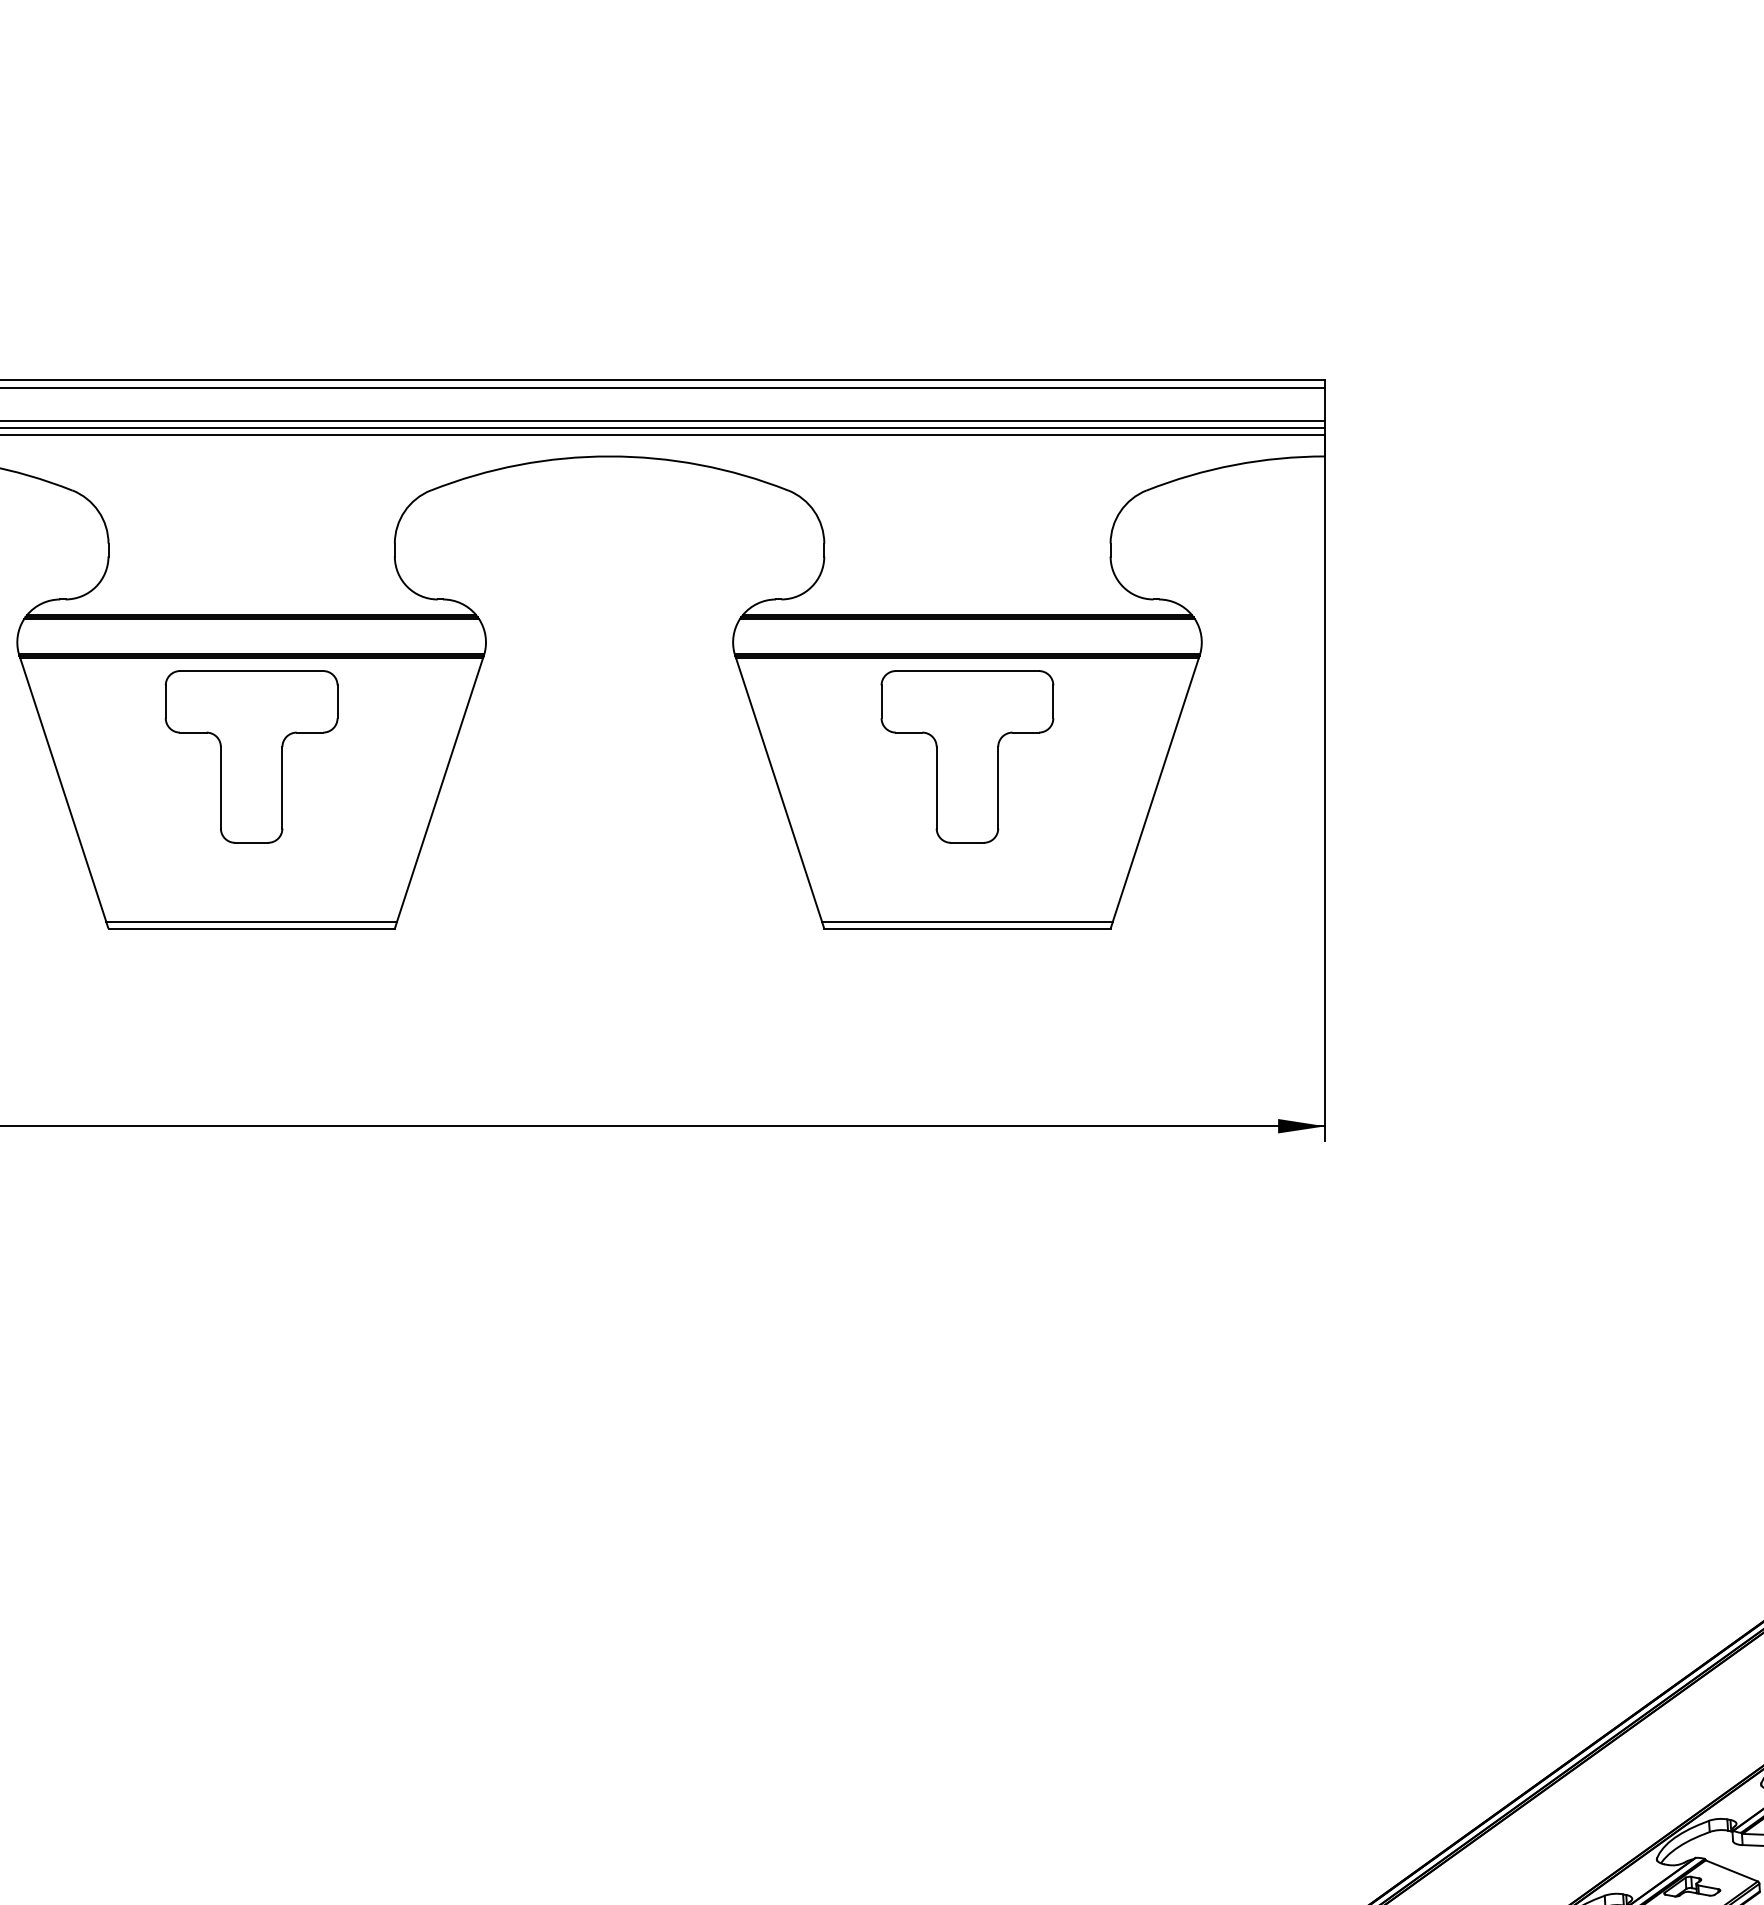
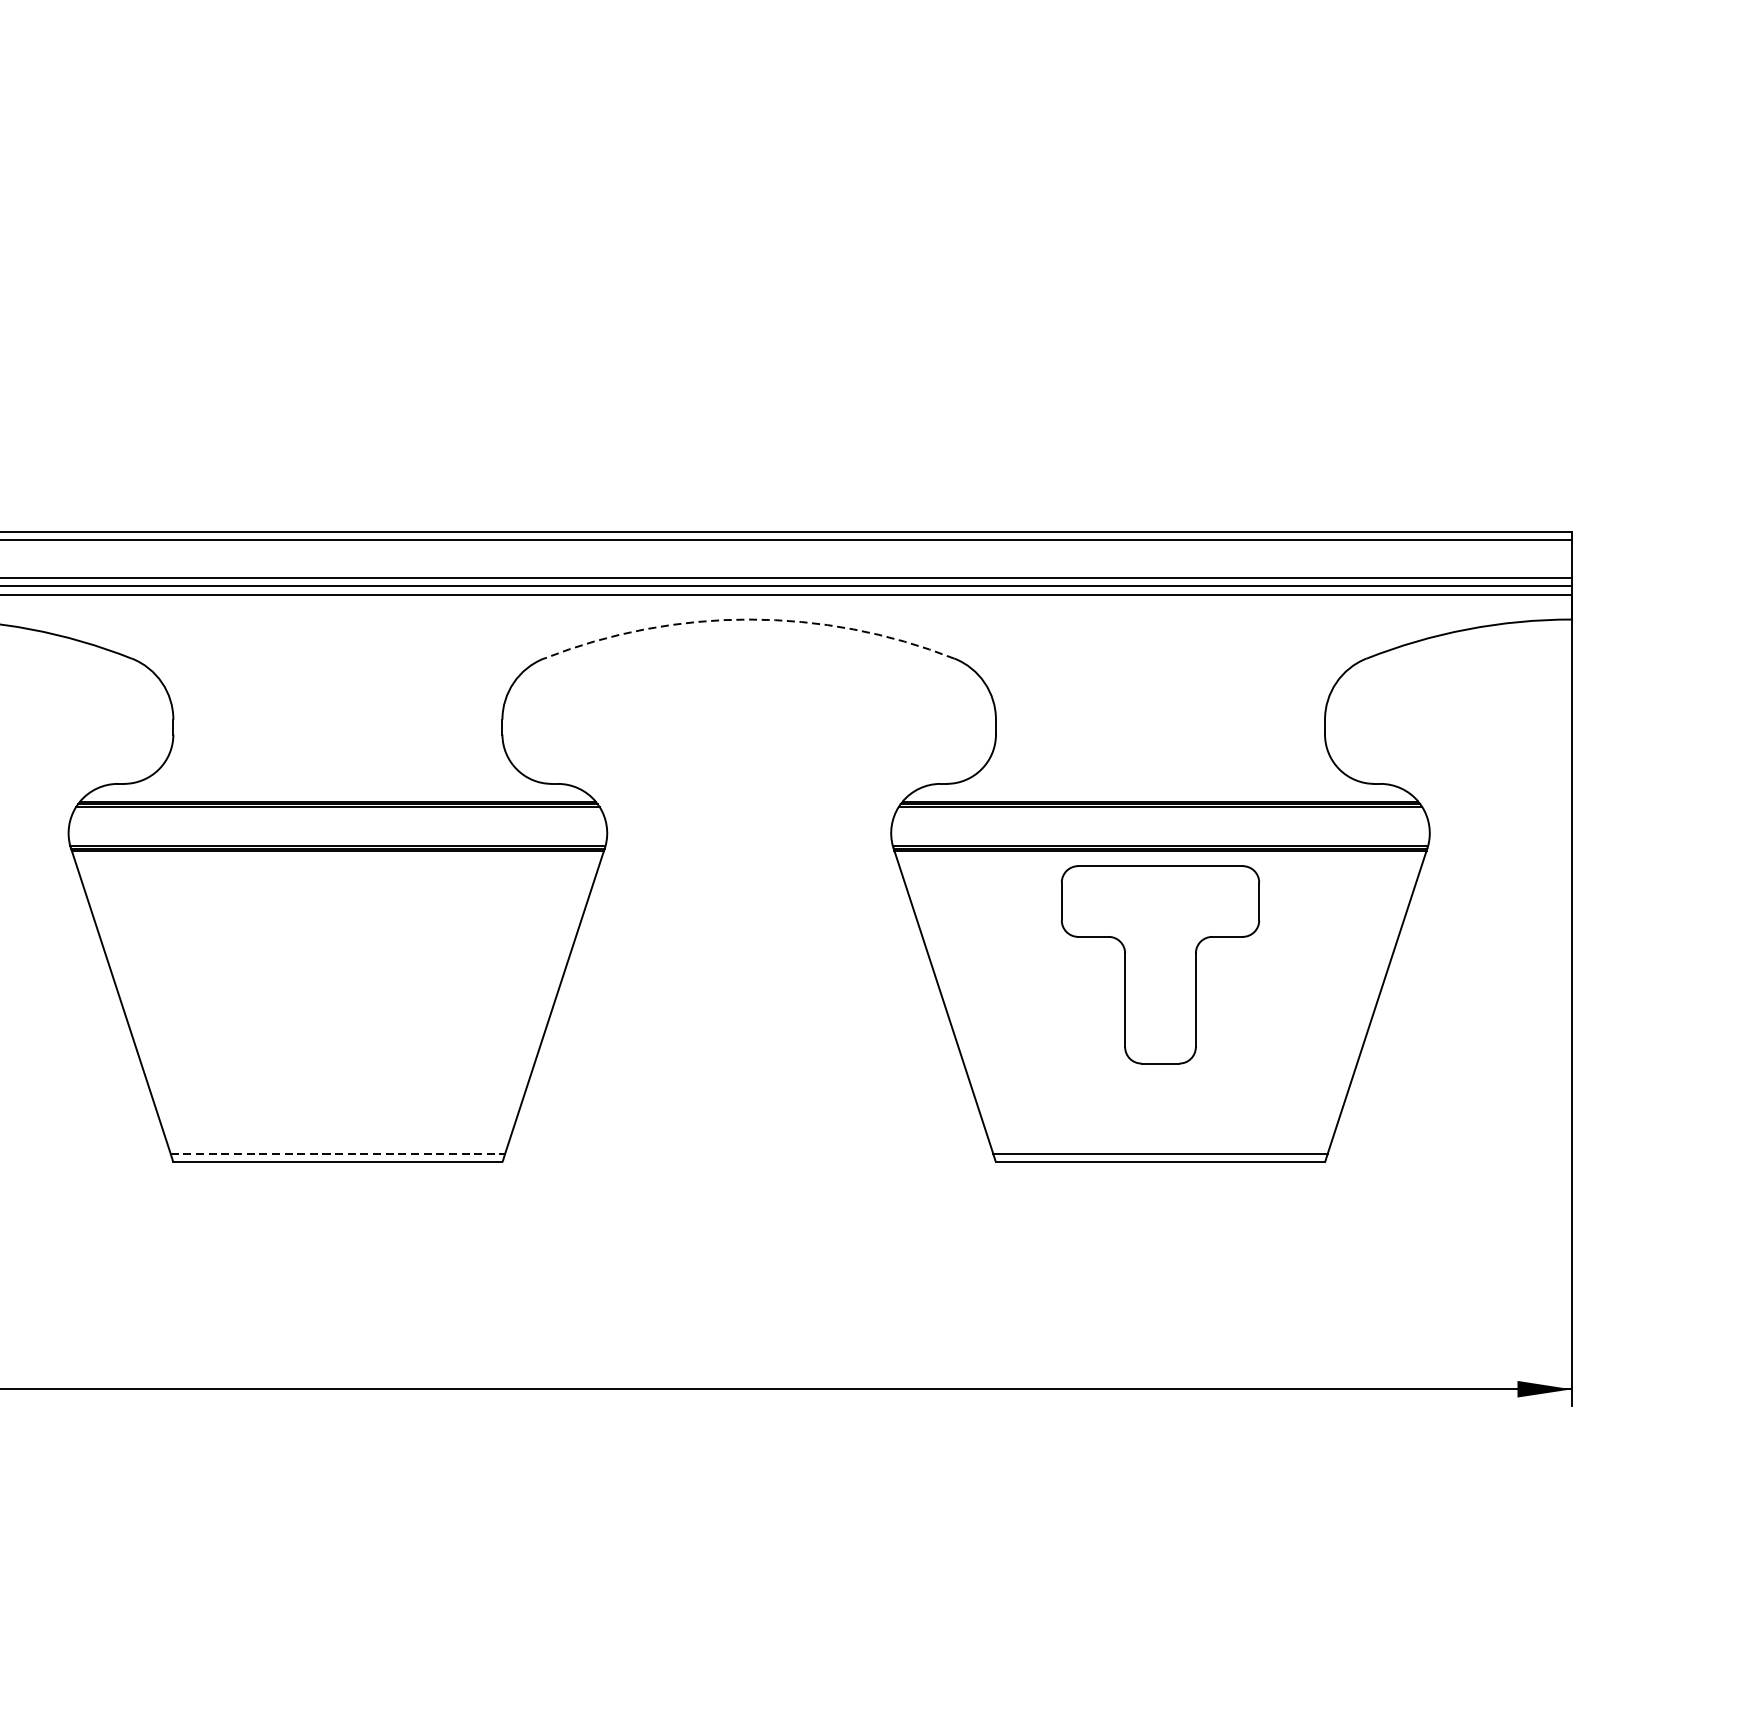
arc: (609, 456) -> (749, 619), solid -> dashed
part: (251, 756) -> (337, 964), removed
line: (252, 921) -> (338, 1153), solid -> dashed

